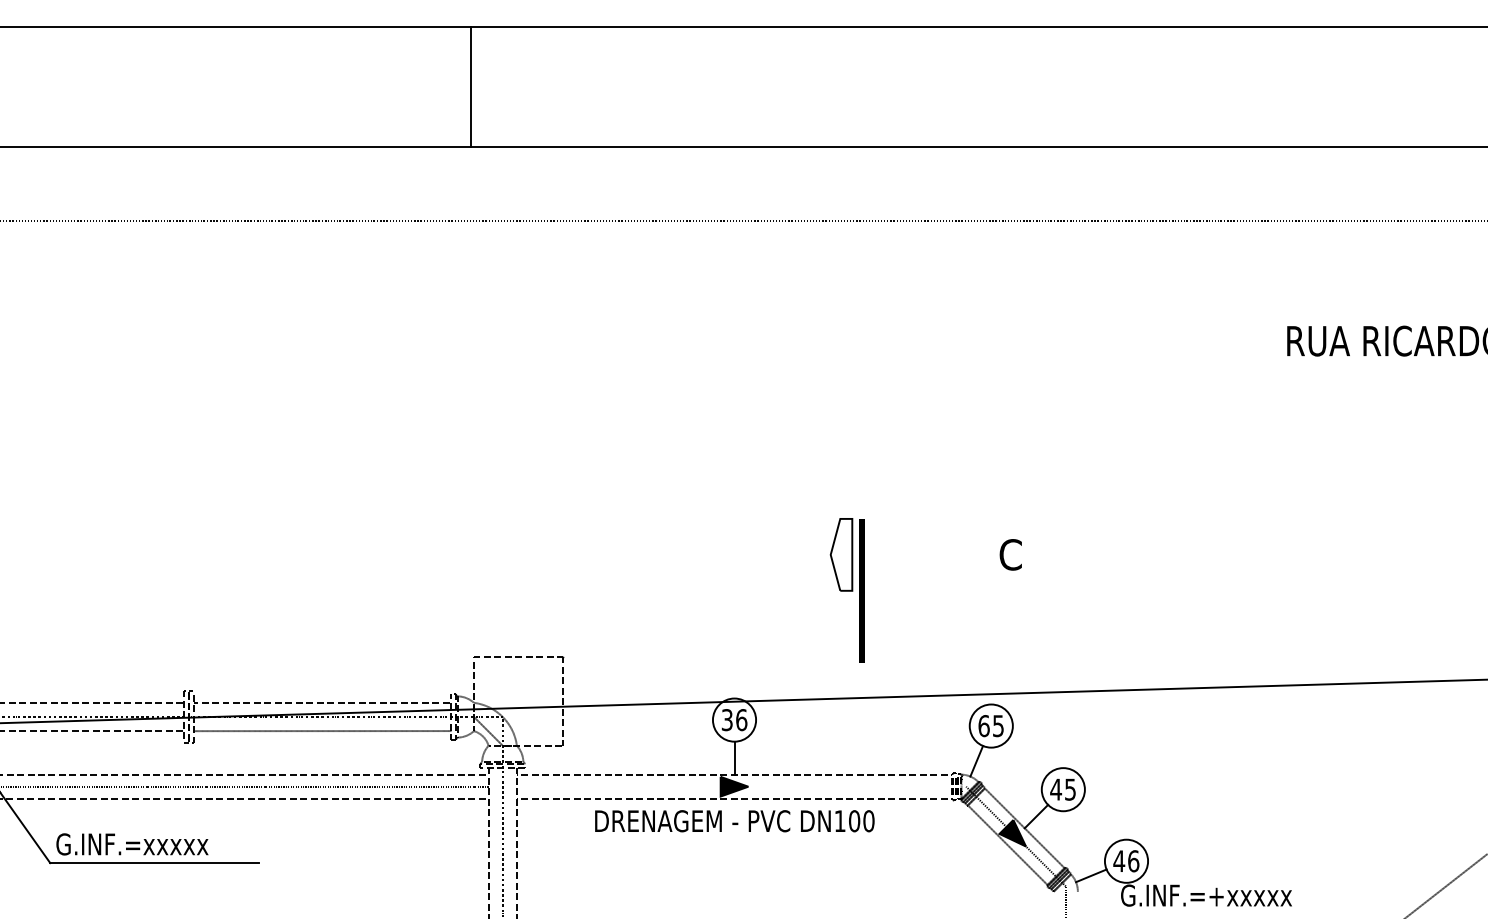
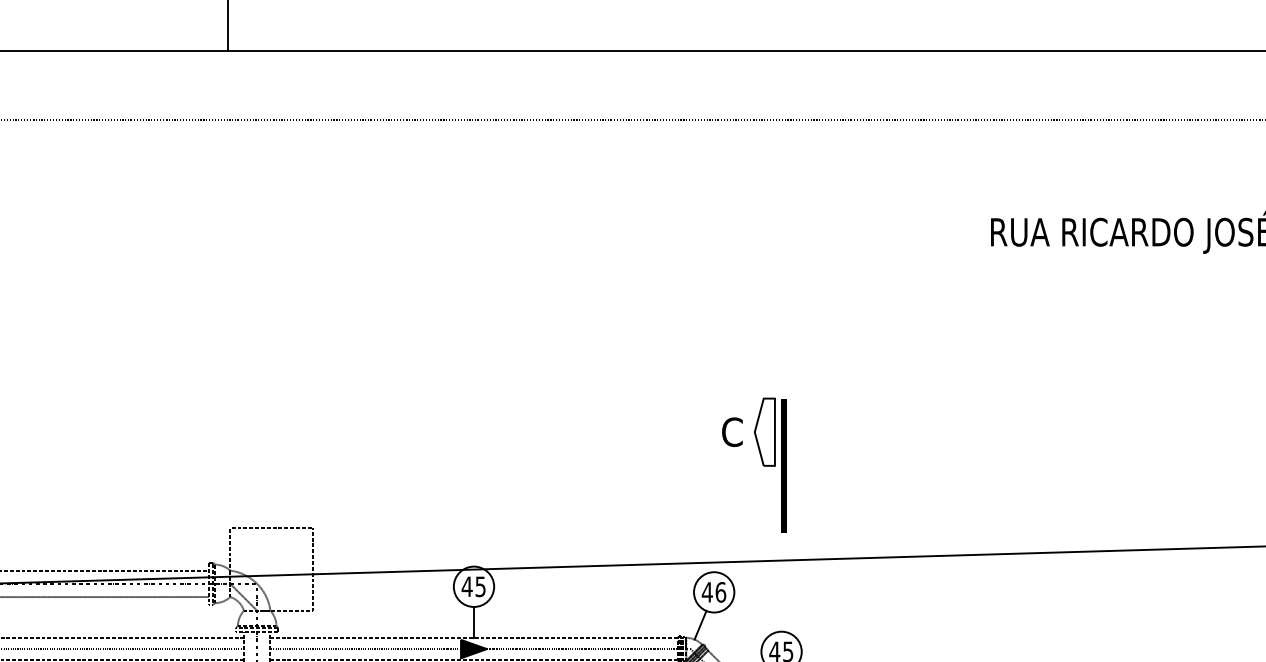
part: (846, 590) -> (769, 465), moved
text: (734, 720) -> (473, 587), 36 -> 45
text: (991, 726) -> (714, 592), 65 -> 46
line: (741, 786) -> (480, 648), added

